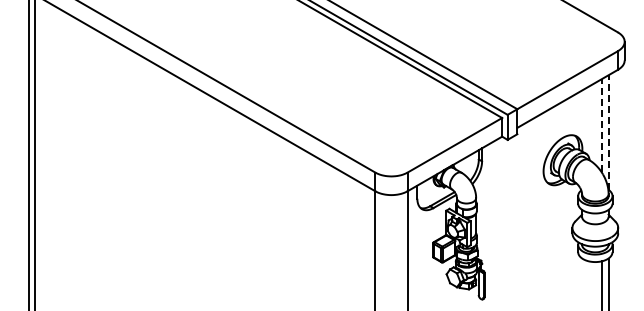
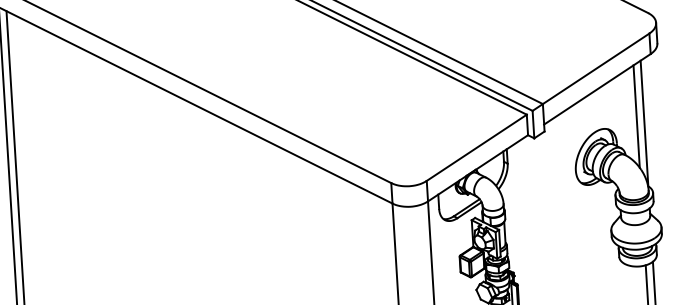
line: (601, 125) -> (636, 116), dashed -> solid
line: (608, 132) -> (644, 123), dashed -> solid

